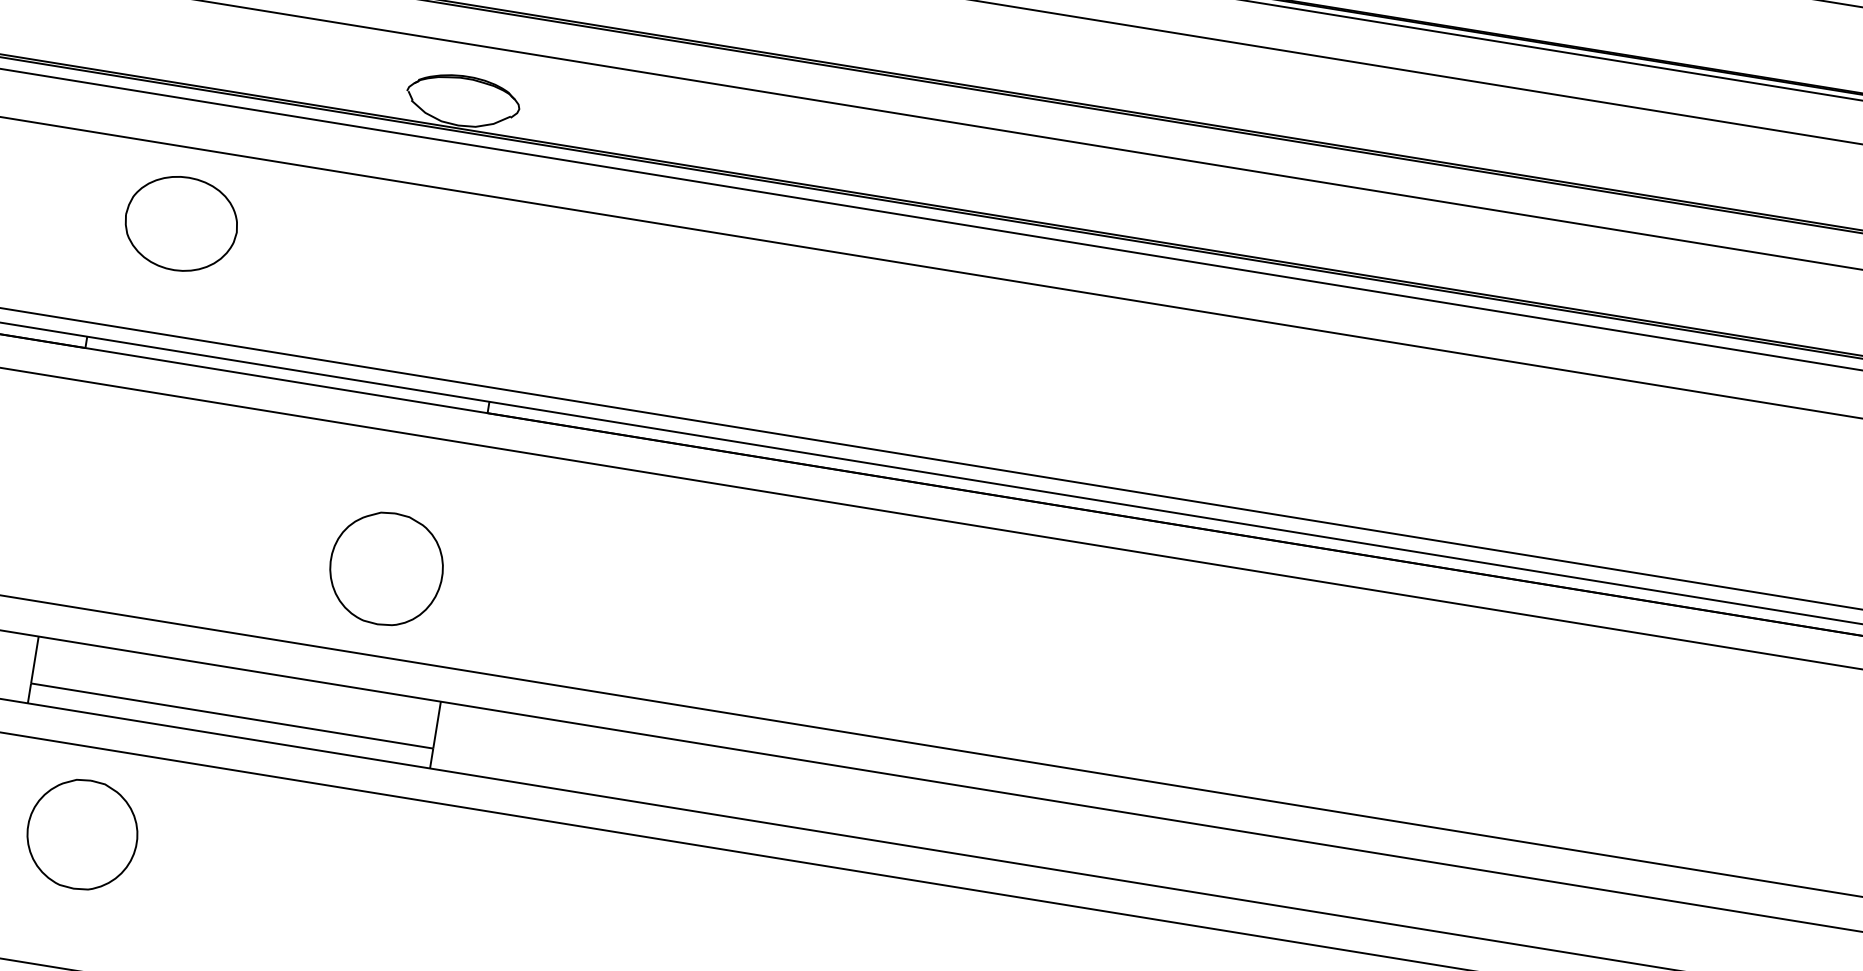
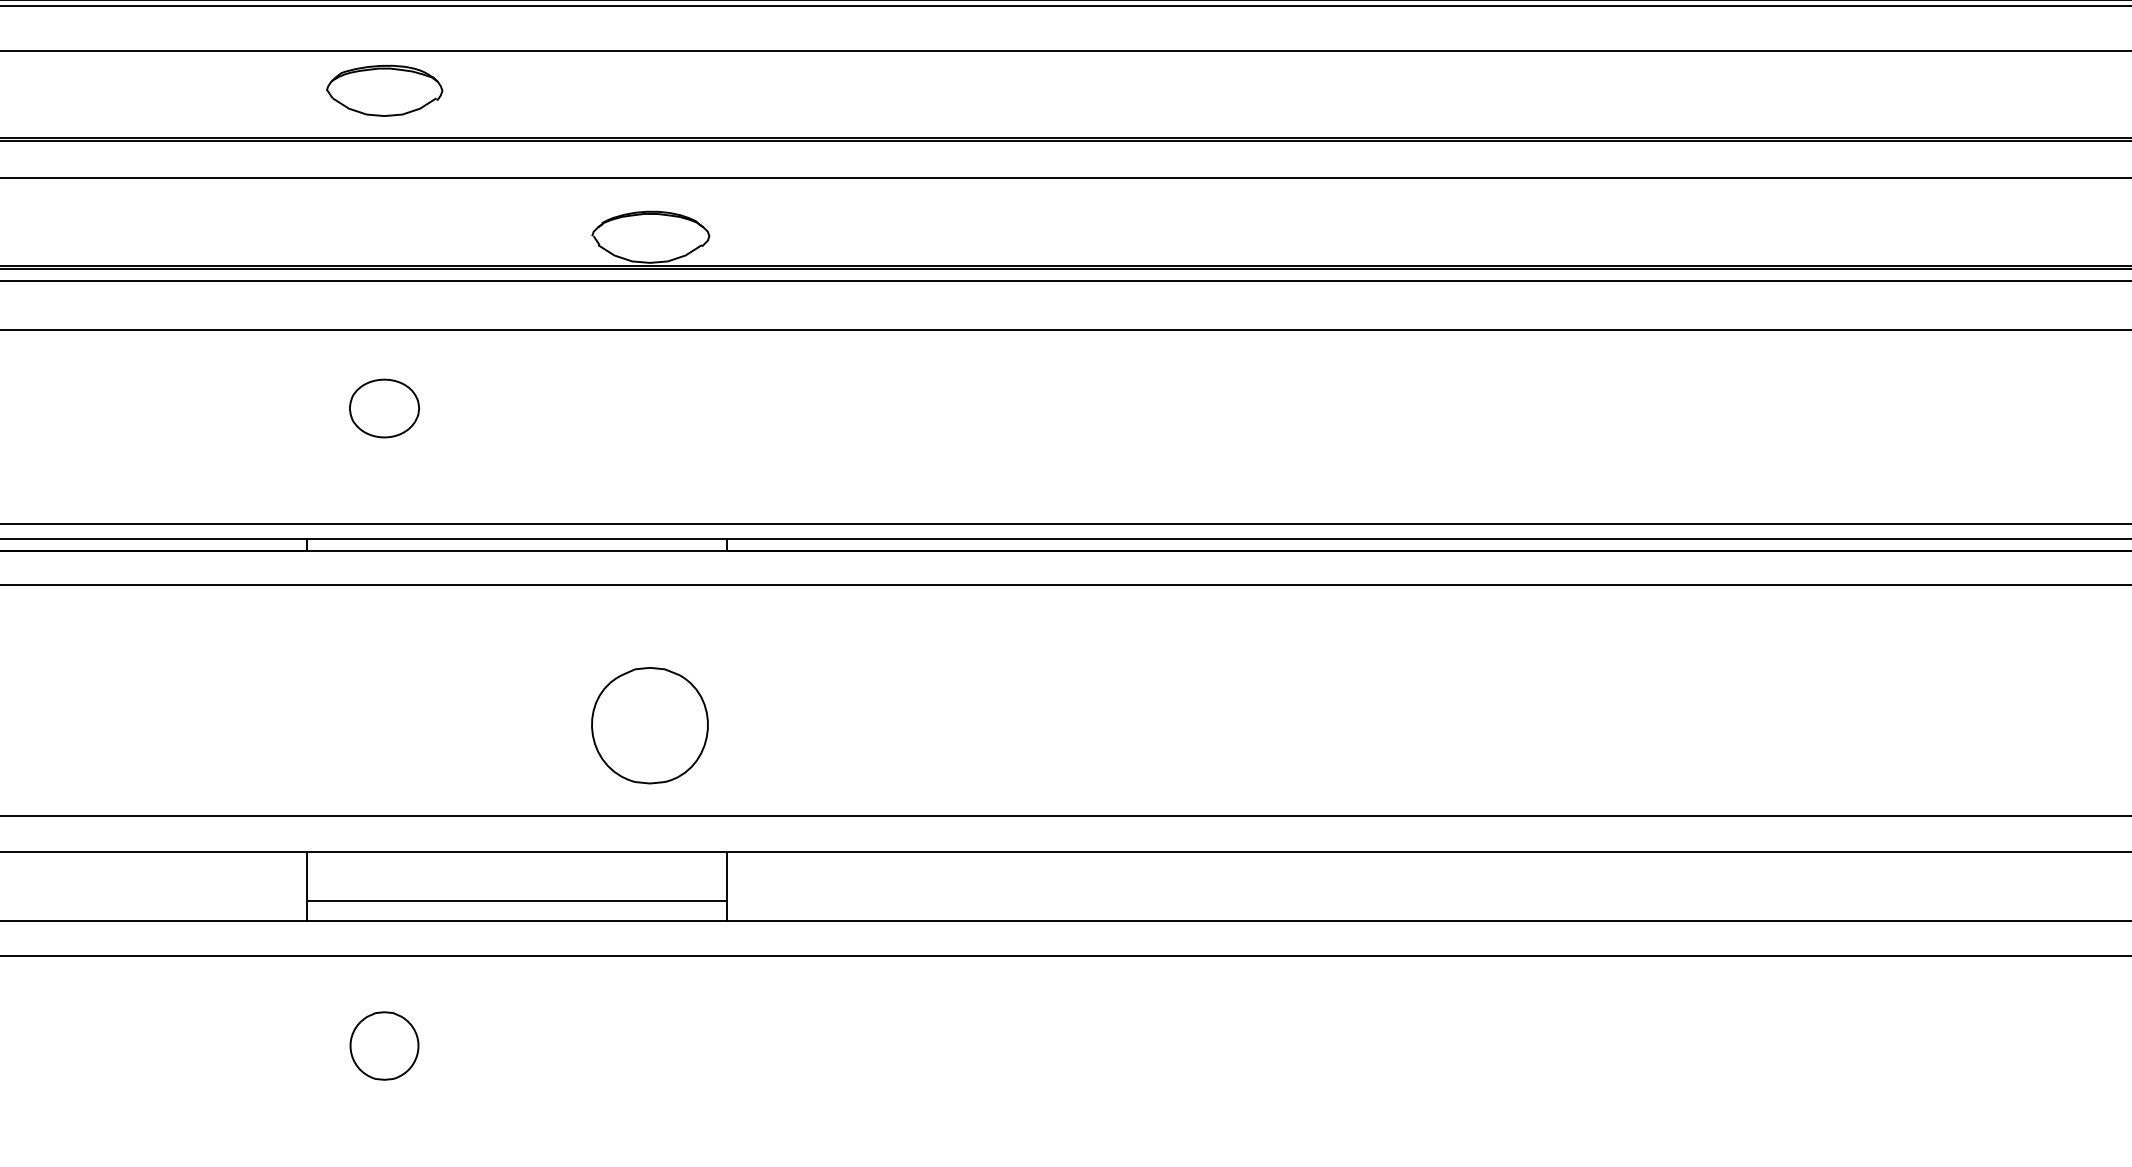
part: (181, 223) -> (384, 408), size x0.6
part: (82, 834) -> (384, 1045), size x0.6

